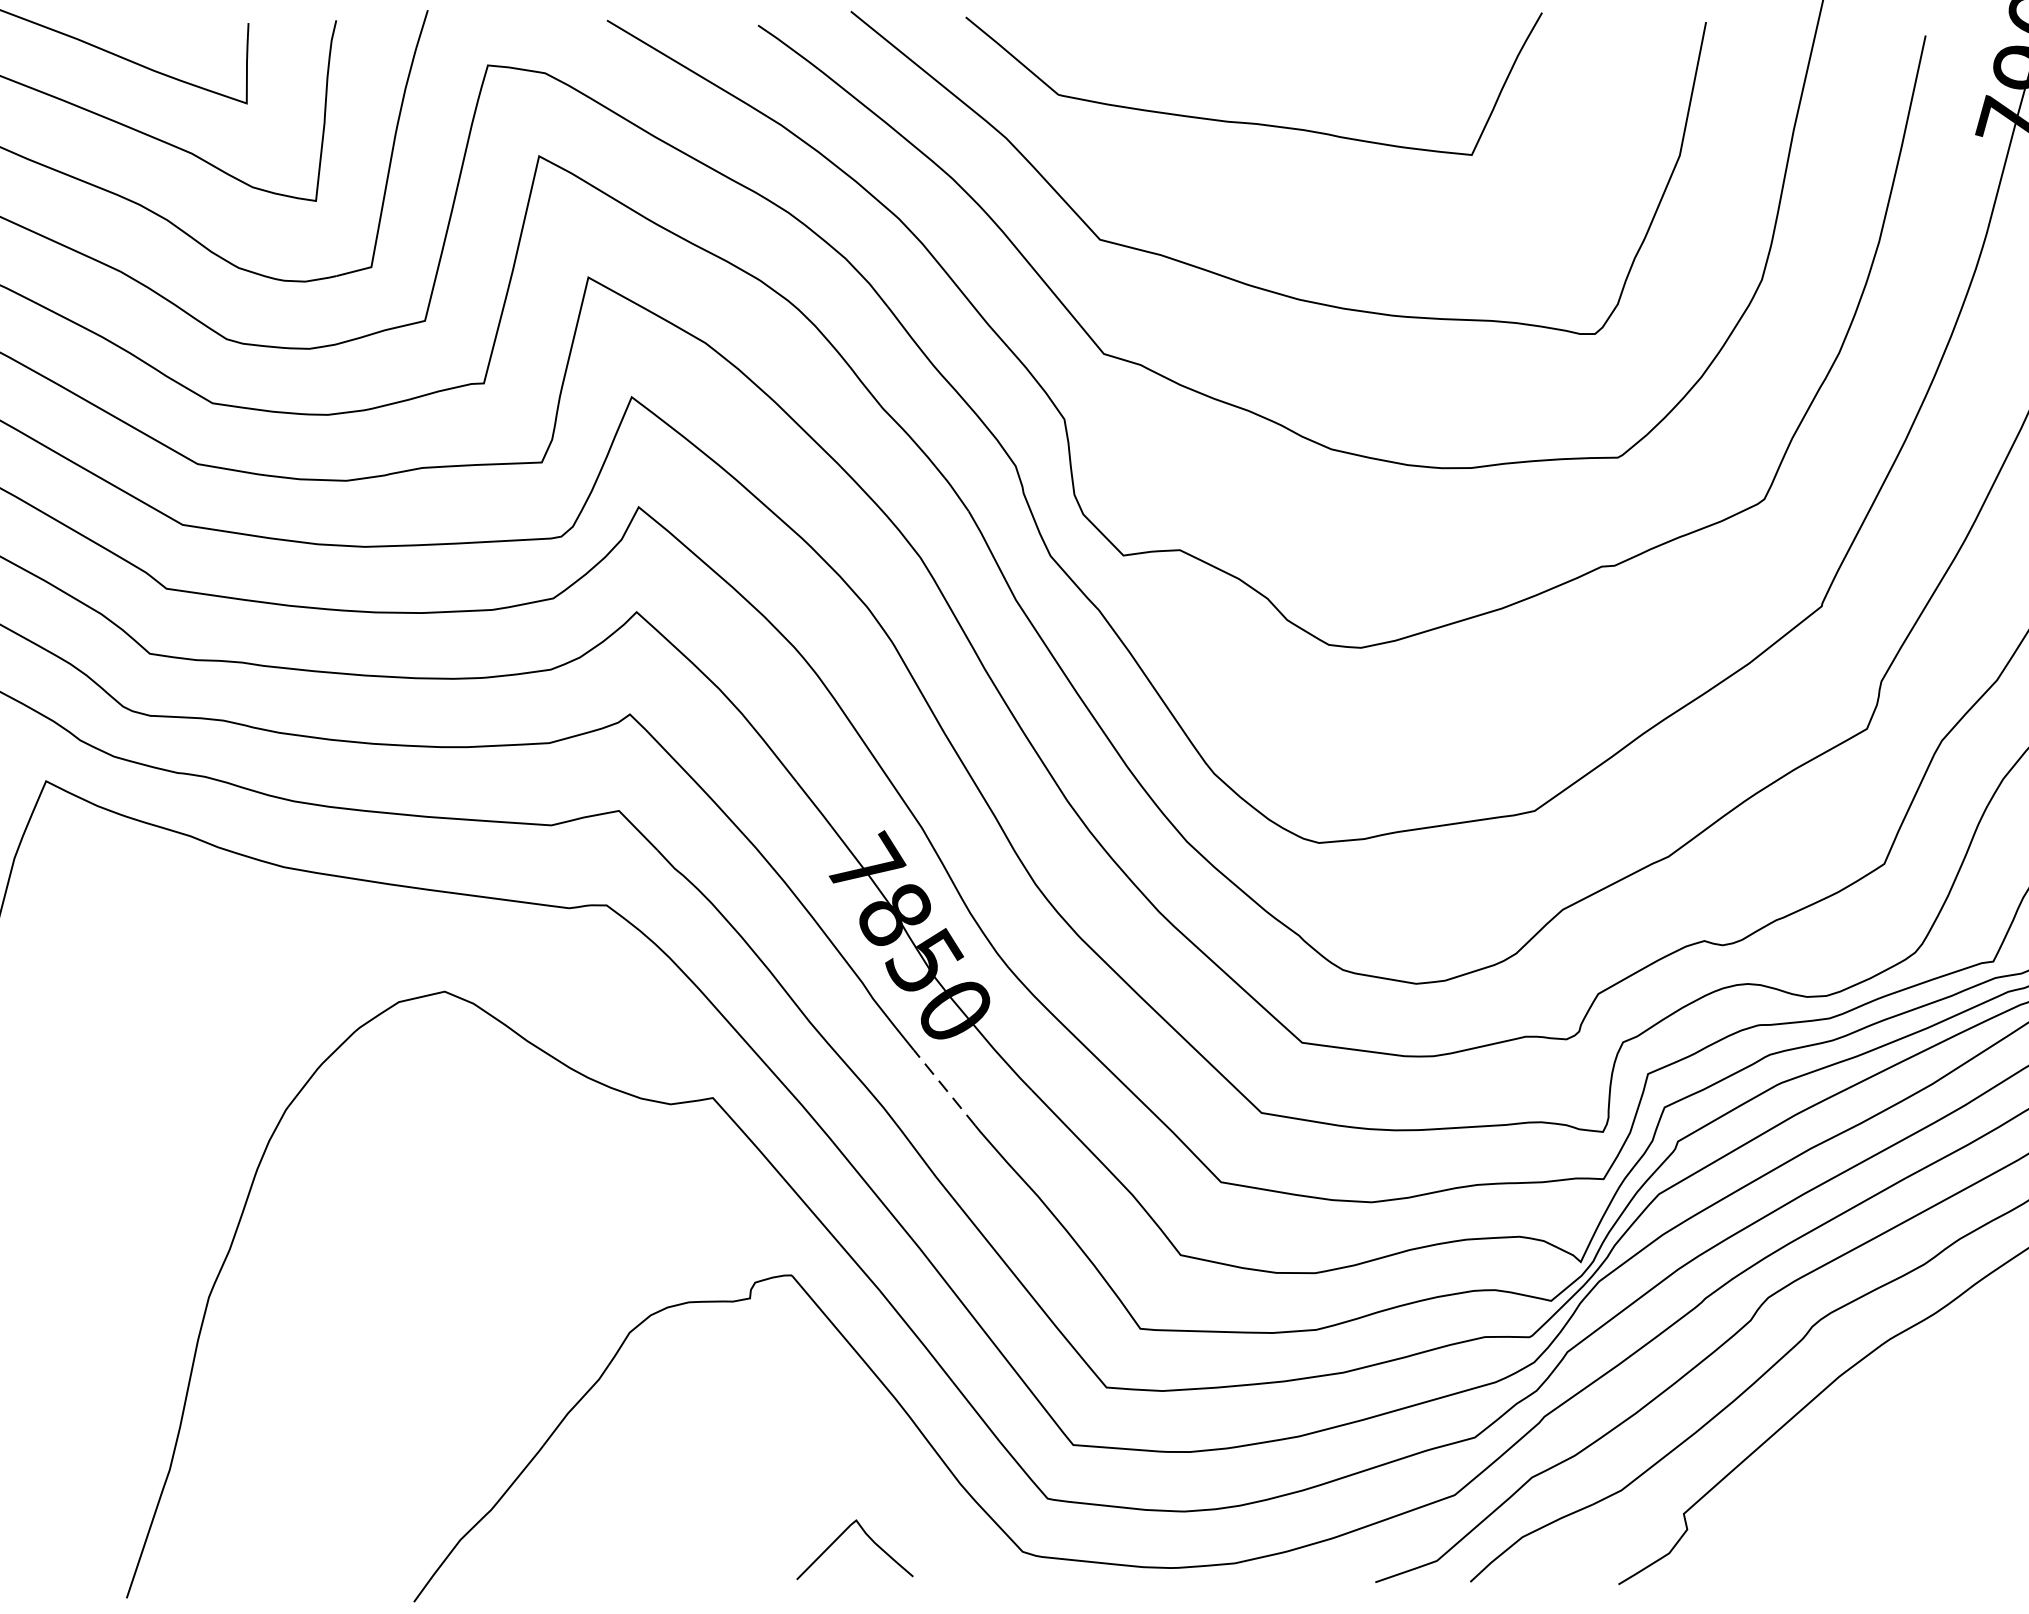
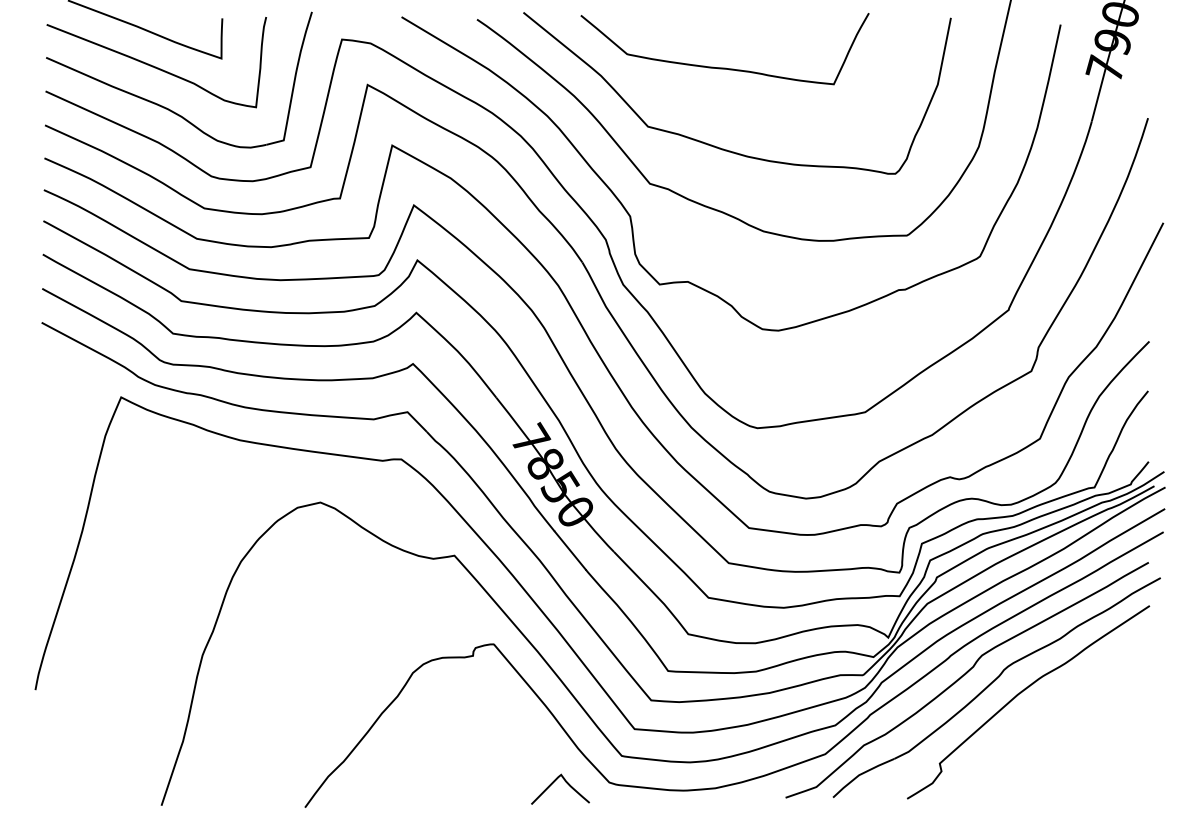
line: (944, 1087) -> (570, 550), dashed -> solid
curve: (864, 1535) -> (565, 782), moved

